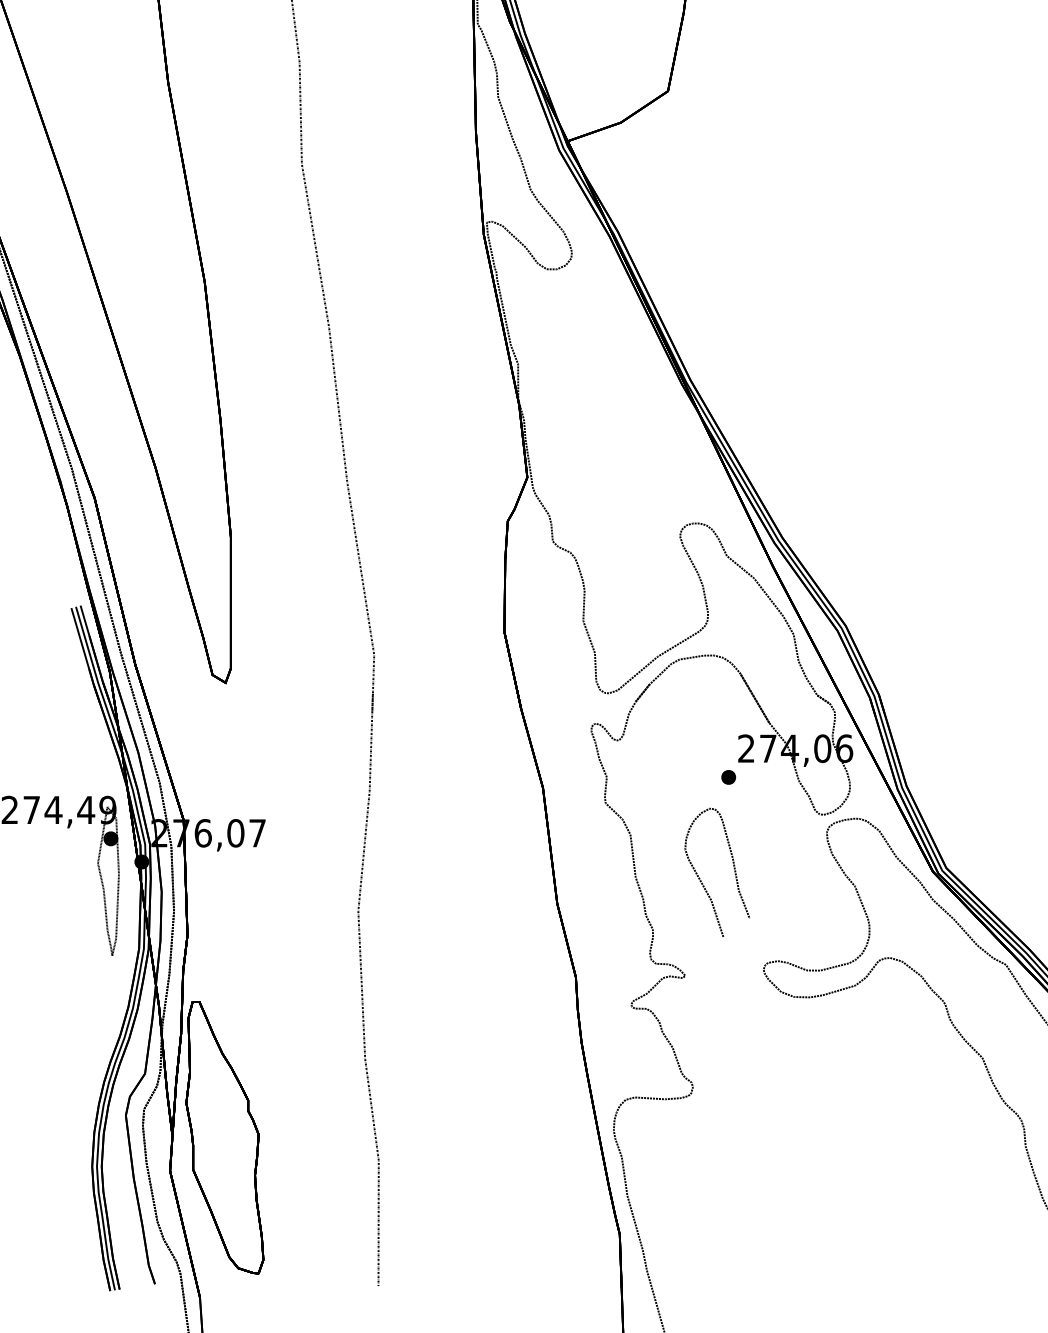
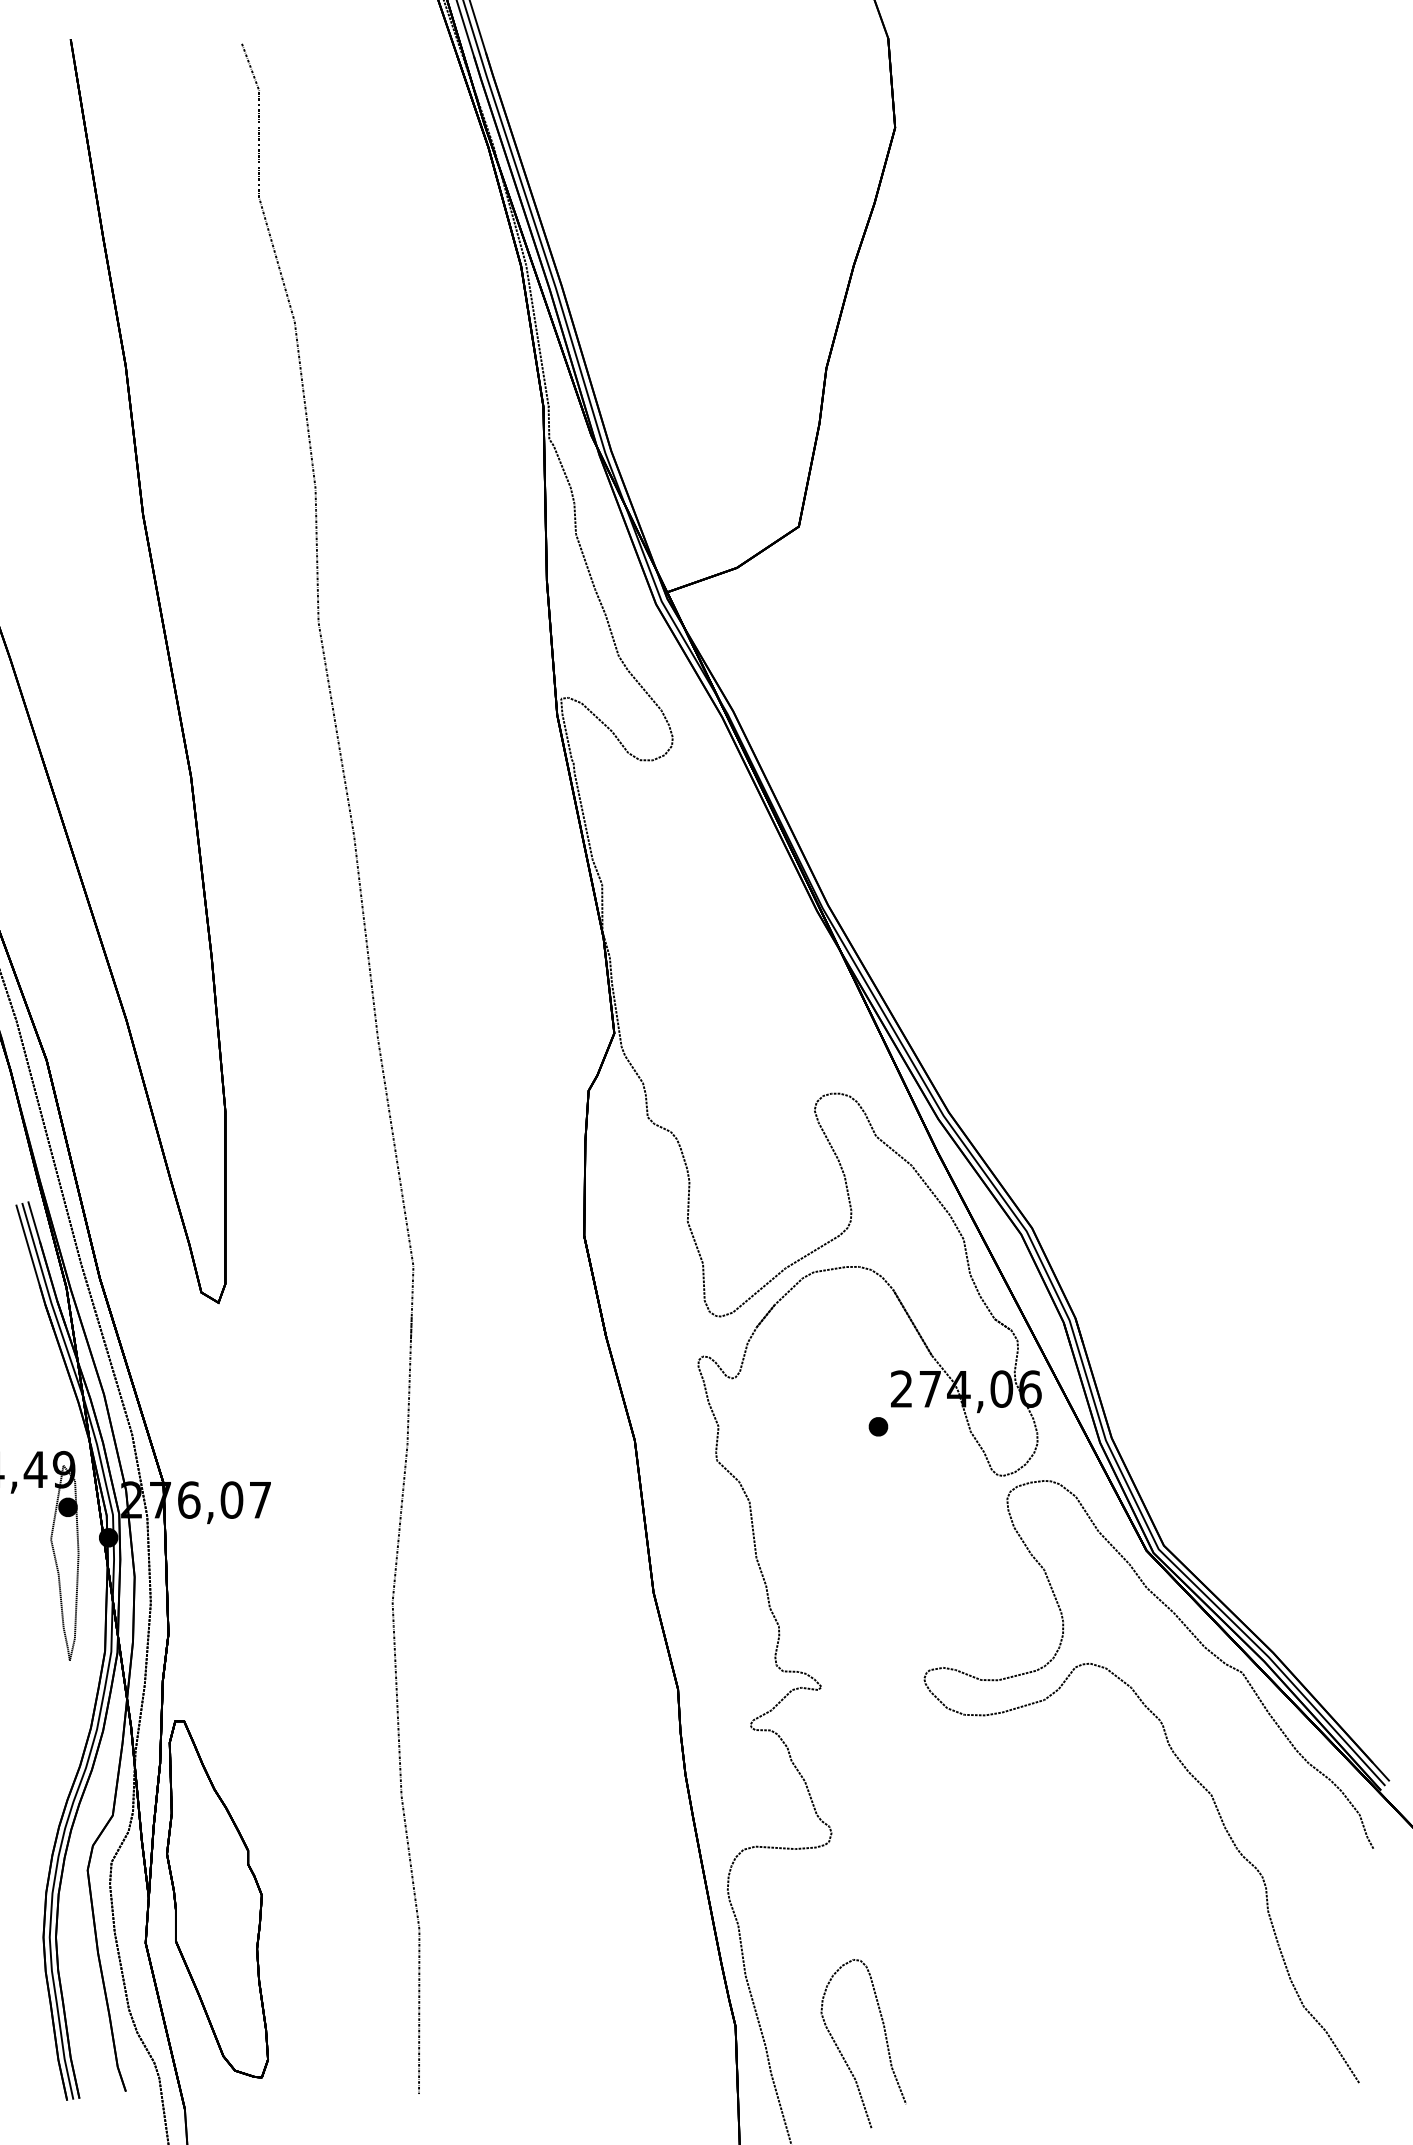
curve: (734, 869) -> (885, 2039), moved

